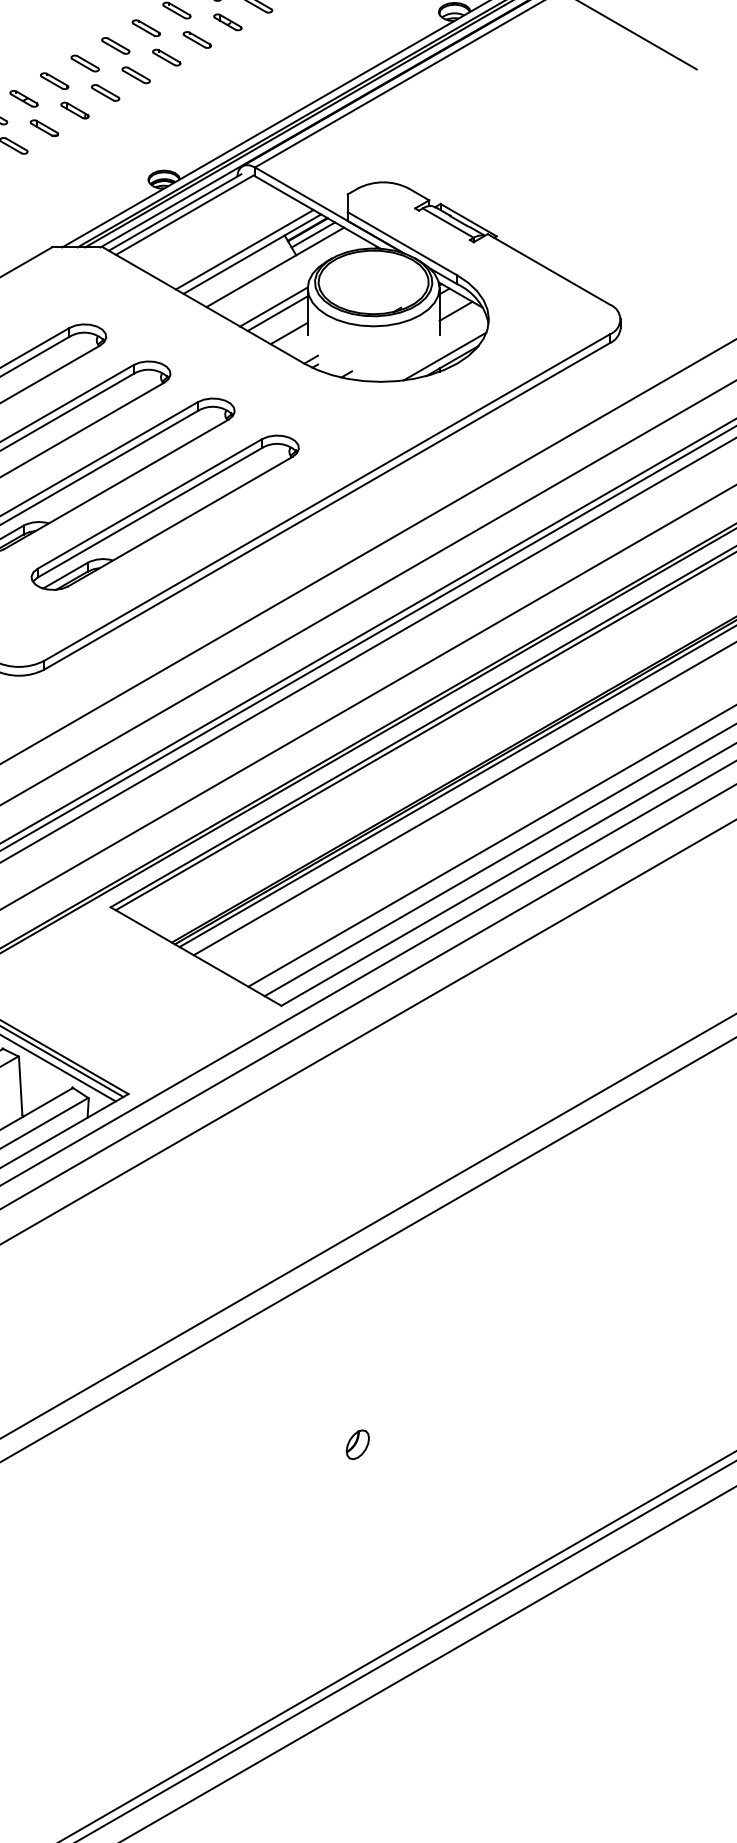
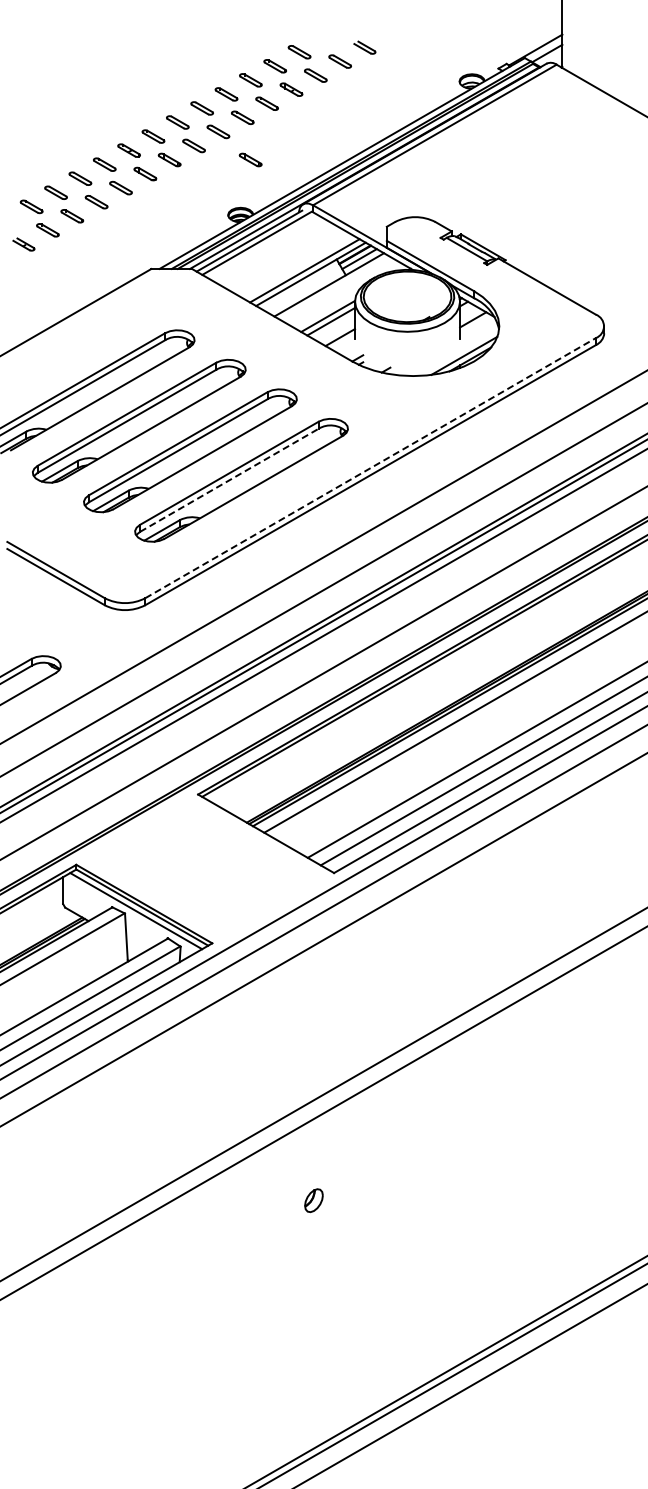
part: (176, 109) -> (250, 159), added
line: (328, 496) -> (371, 467), solid -> dashed
line: (150, 512) -> (229, 480), solid -> dashed
part: (357, 1444) -> (313, 1200), moved

